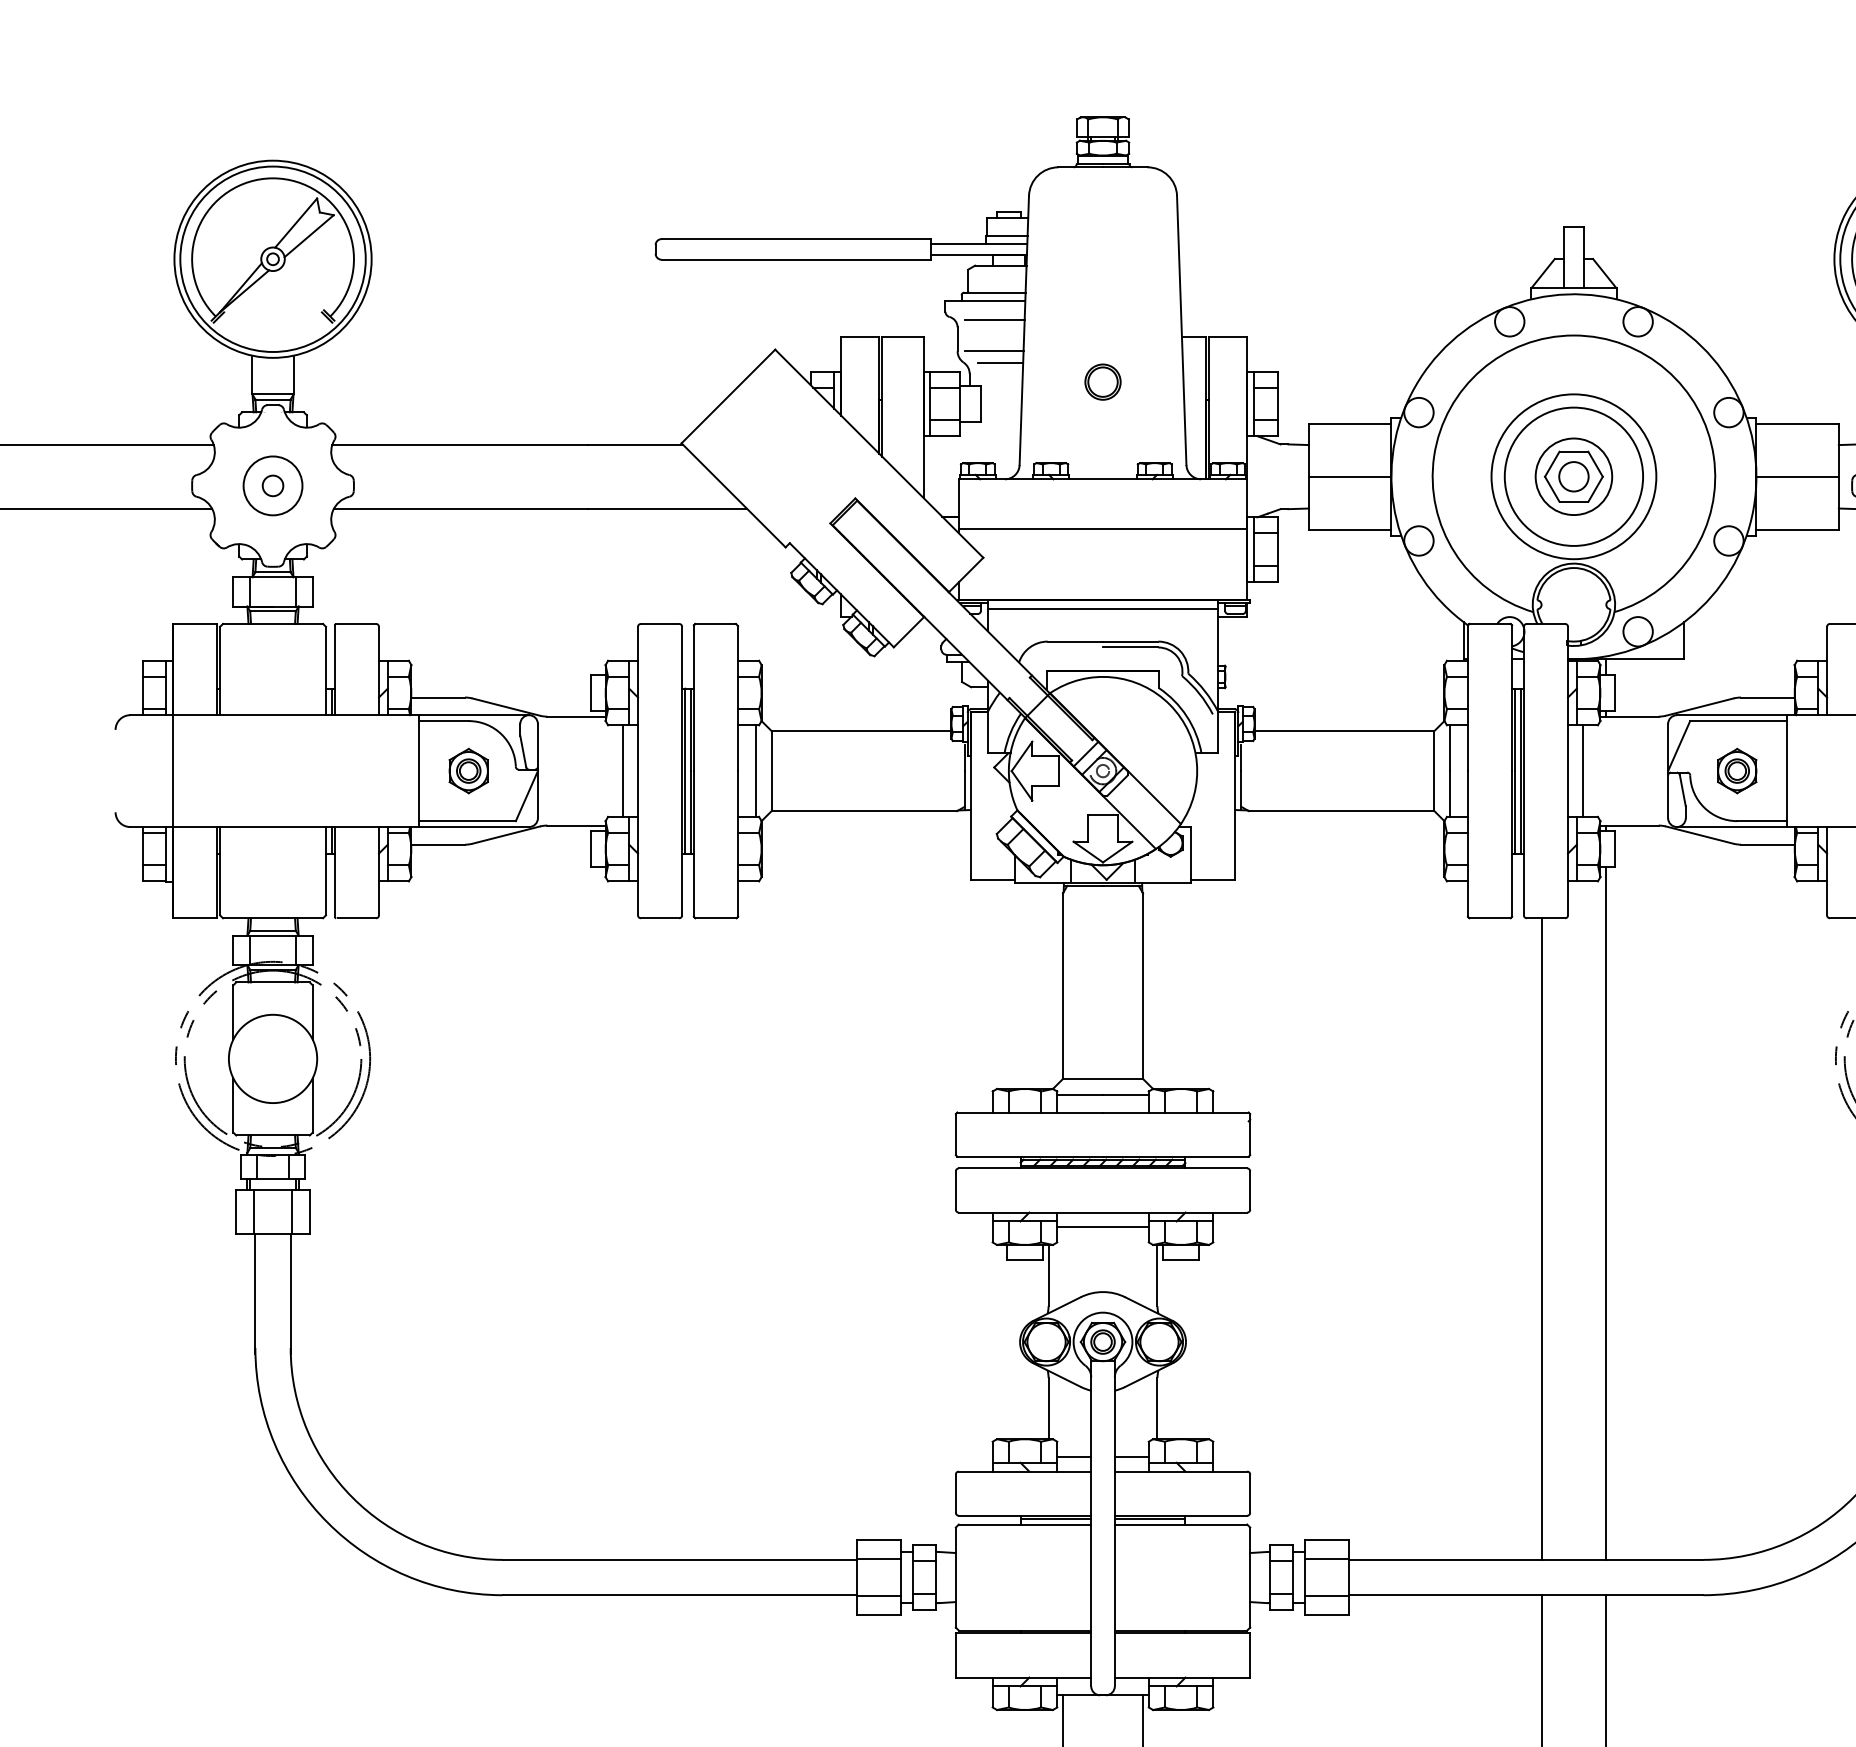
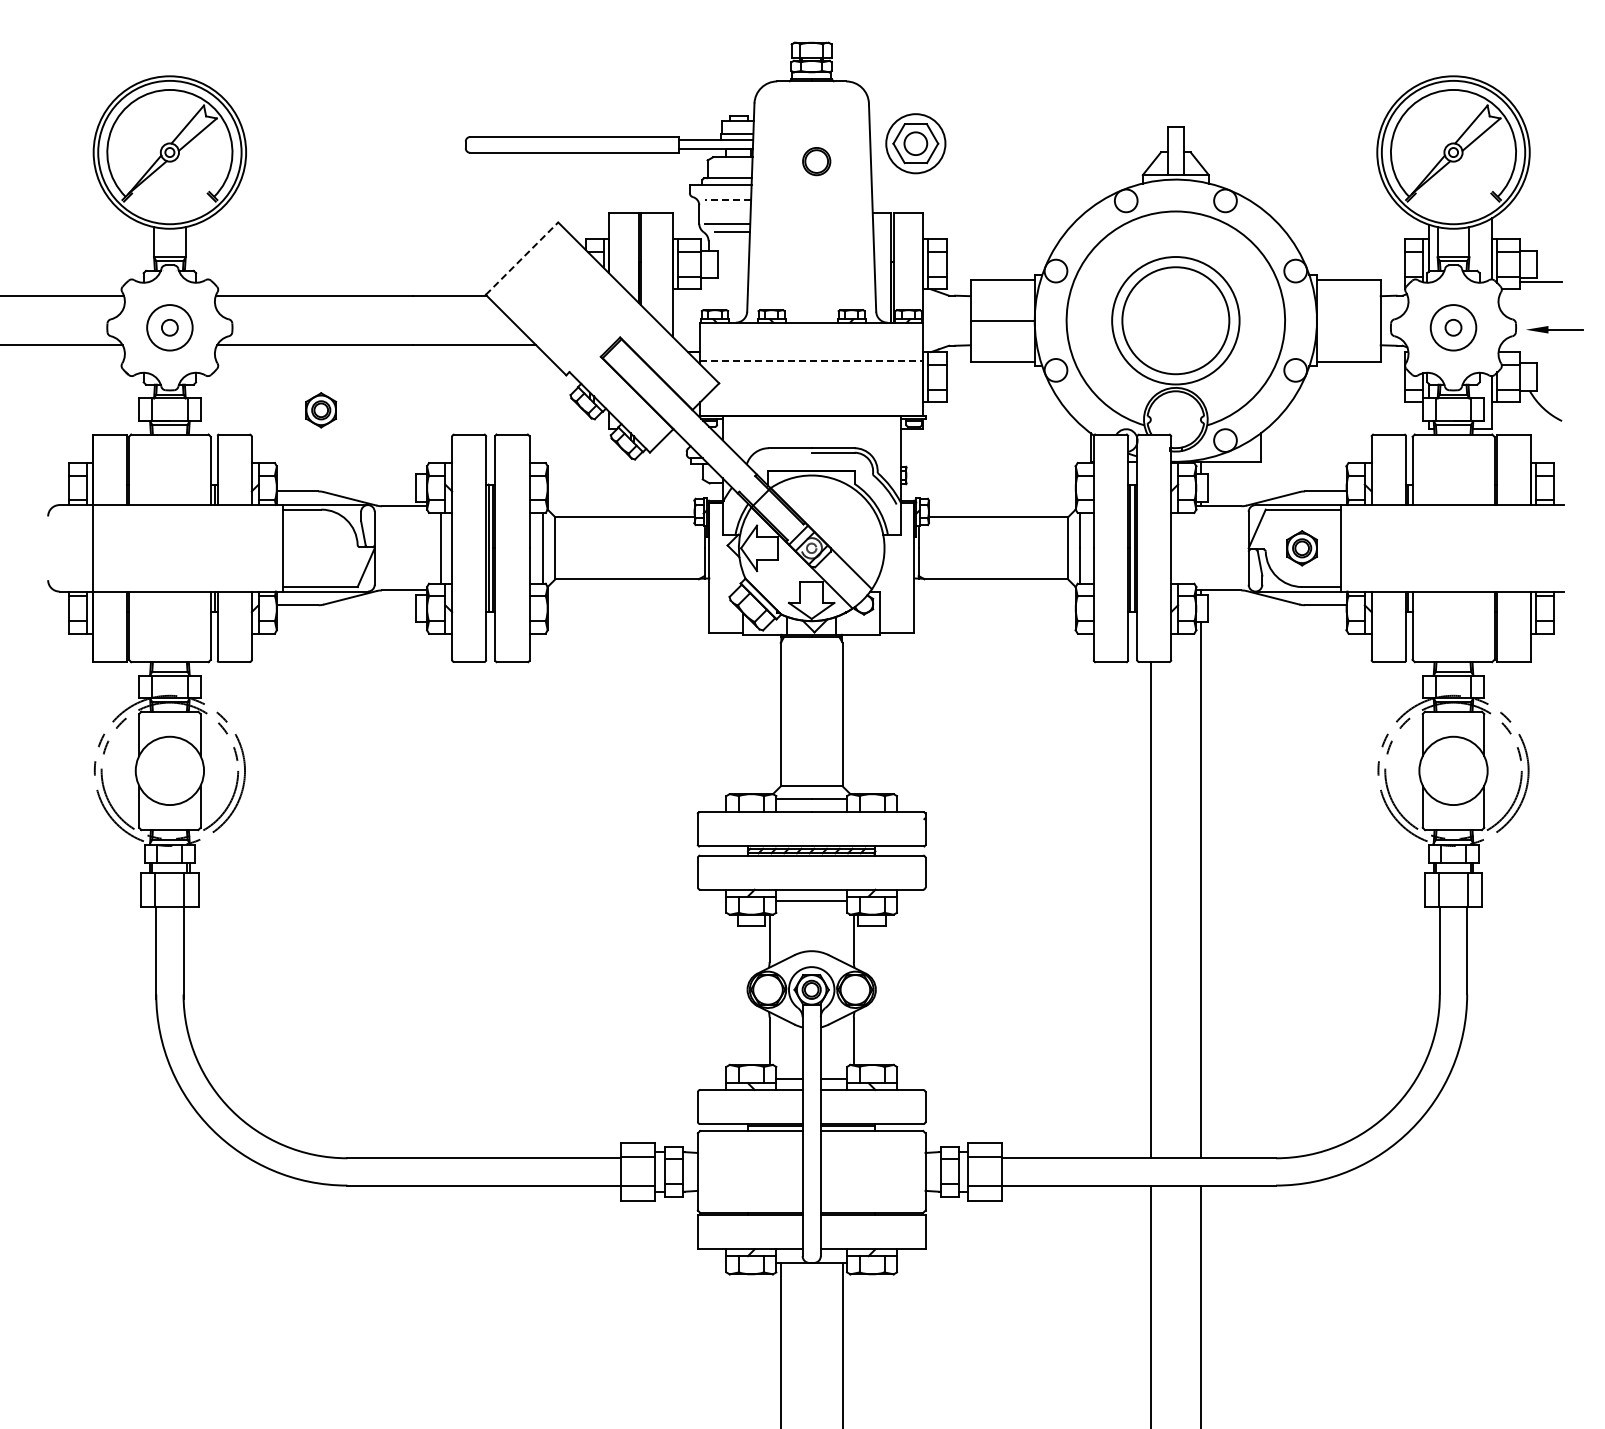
line: (995, 319) -> (728, 199), solid -> dashed
part: (1102, 382) -> (816, 161), moved
line: (729, 396) -> (522, 258), solid -> dashed
part: (1573, 476) -> (915, 143), moved
line: (1797, 476) -> (1348, 320), removed
line: (1102, 529) -> (811, 361), solid -> dashed
line: (1102, 609) -> (811, 423), removed
line: (1582, 770) -> (1182, 547), removed
part: (469, 771) -> (321, 410), moved

